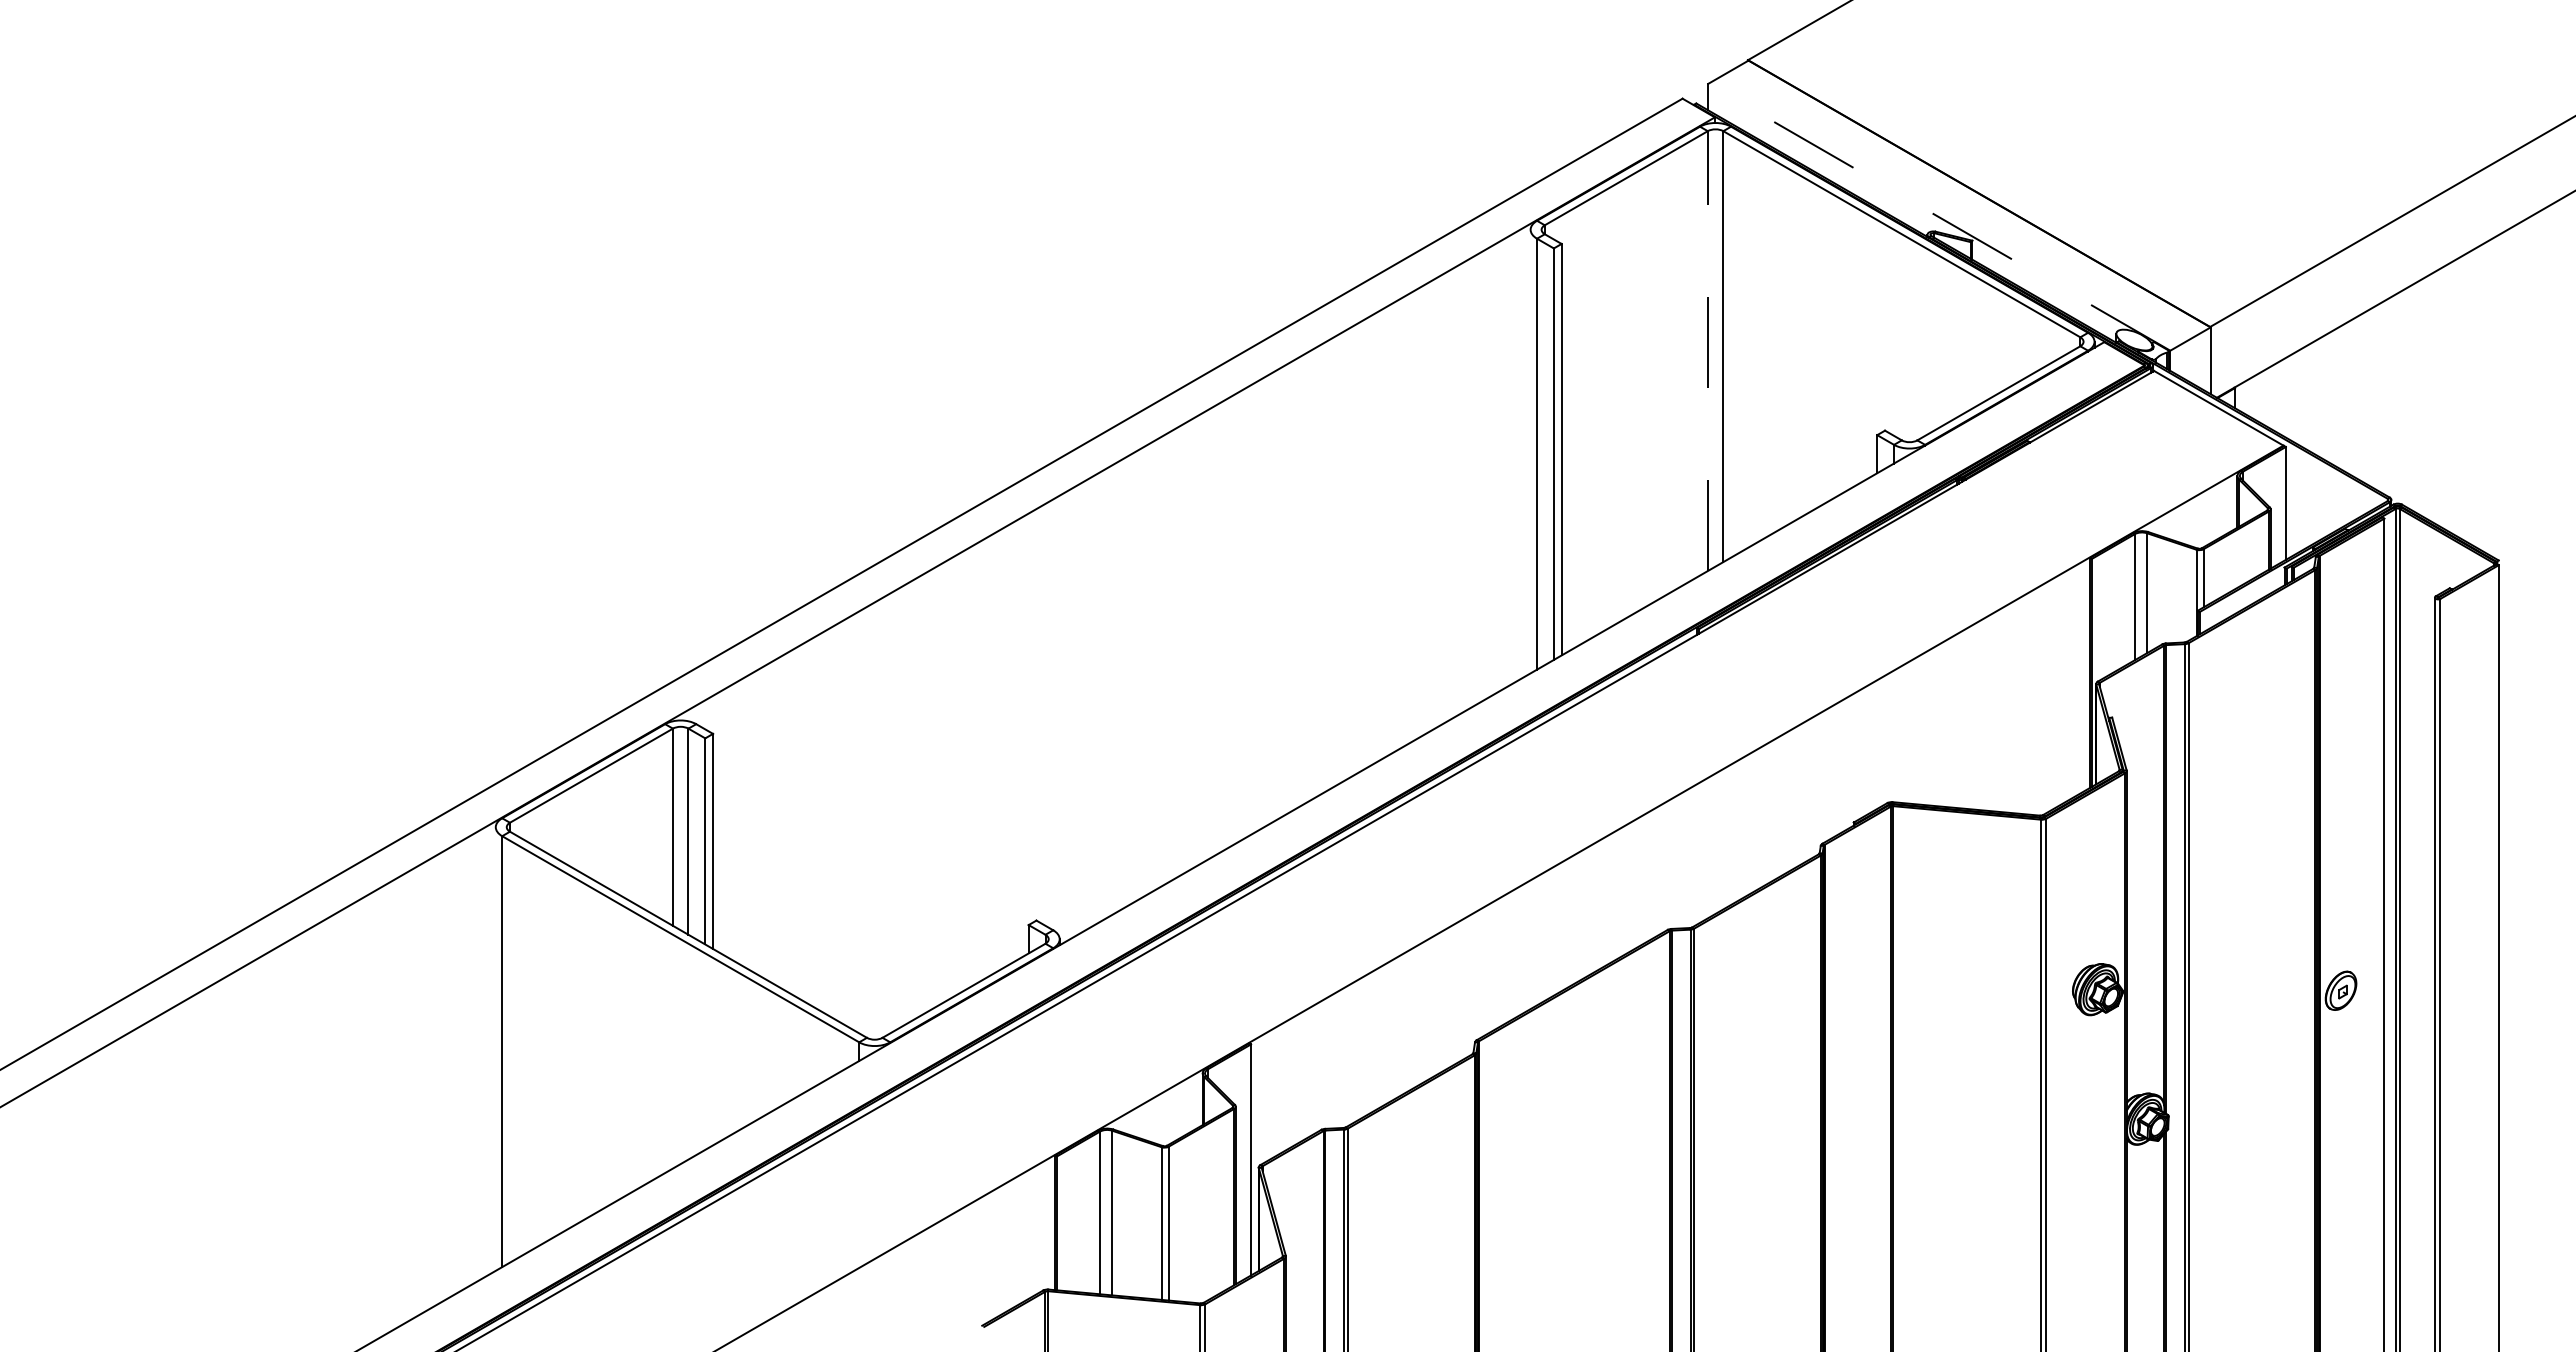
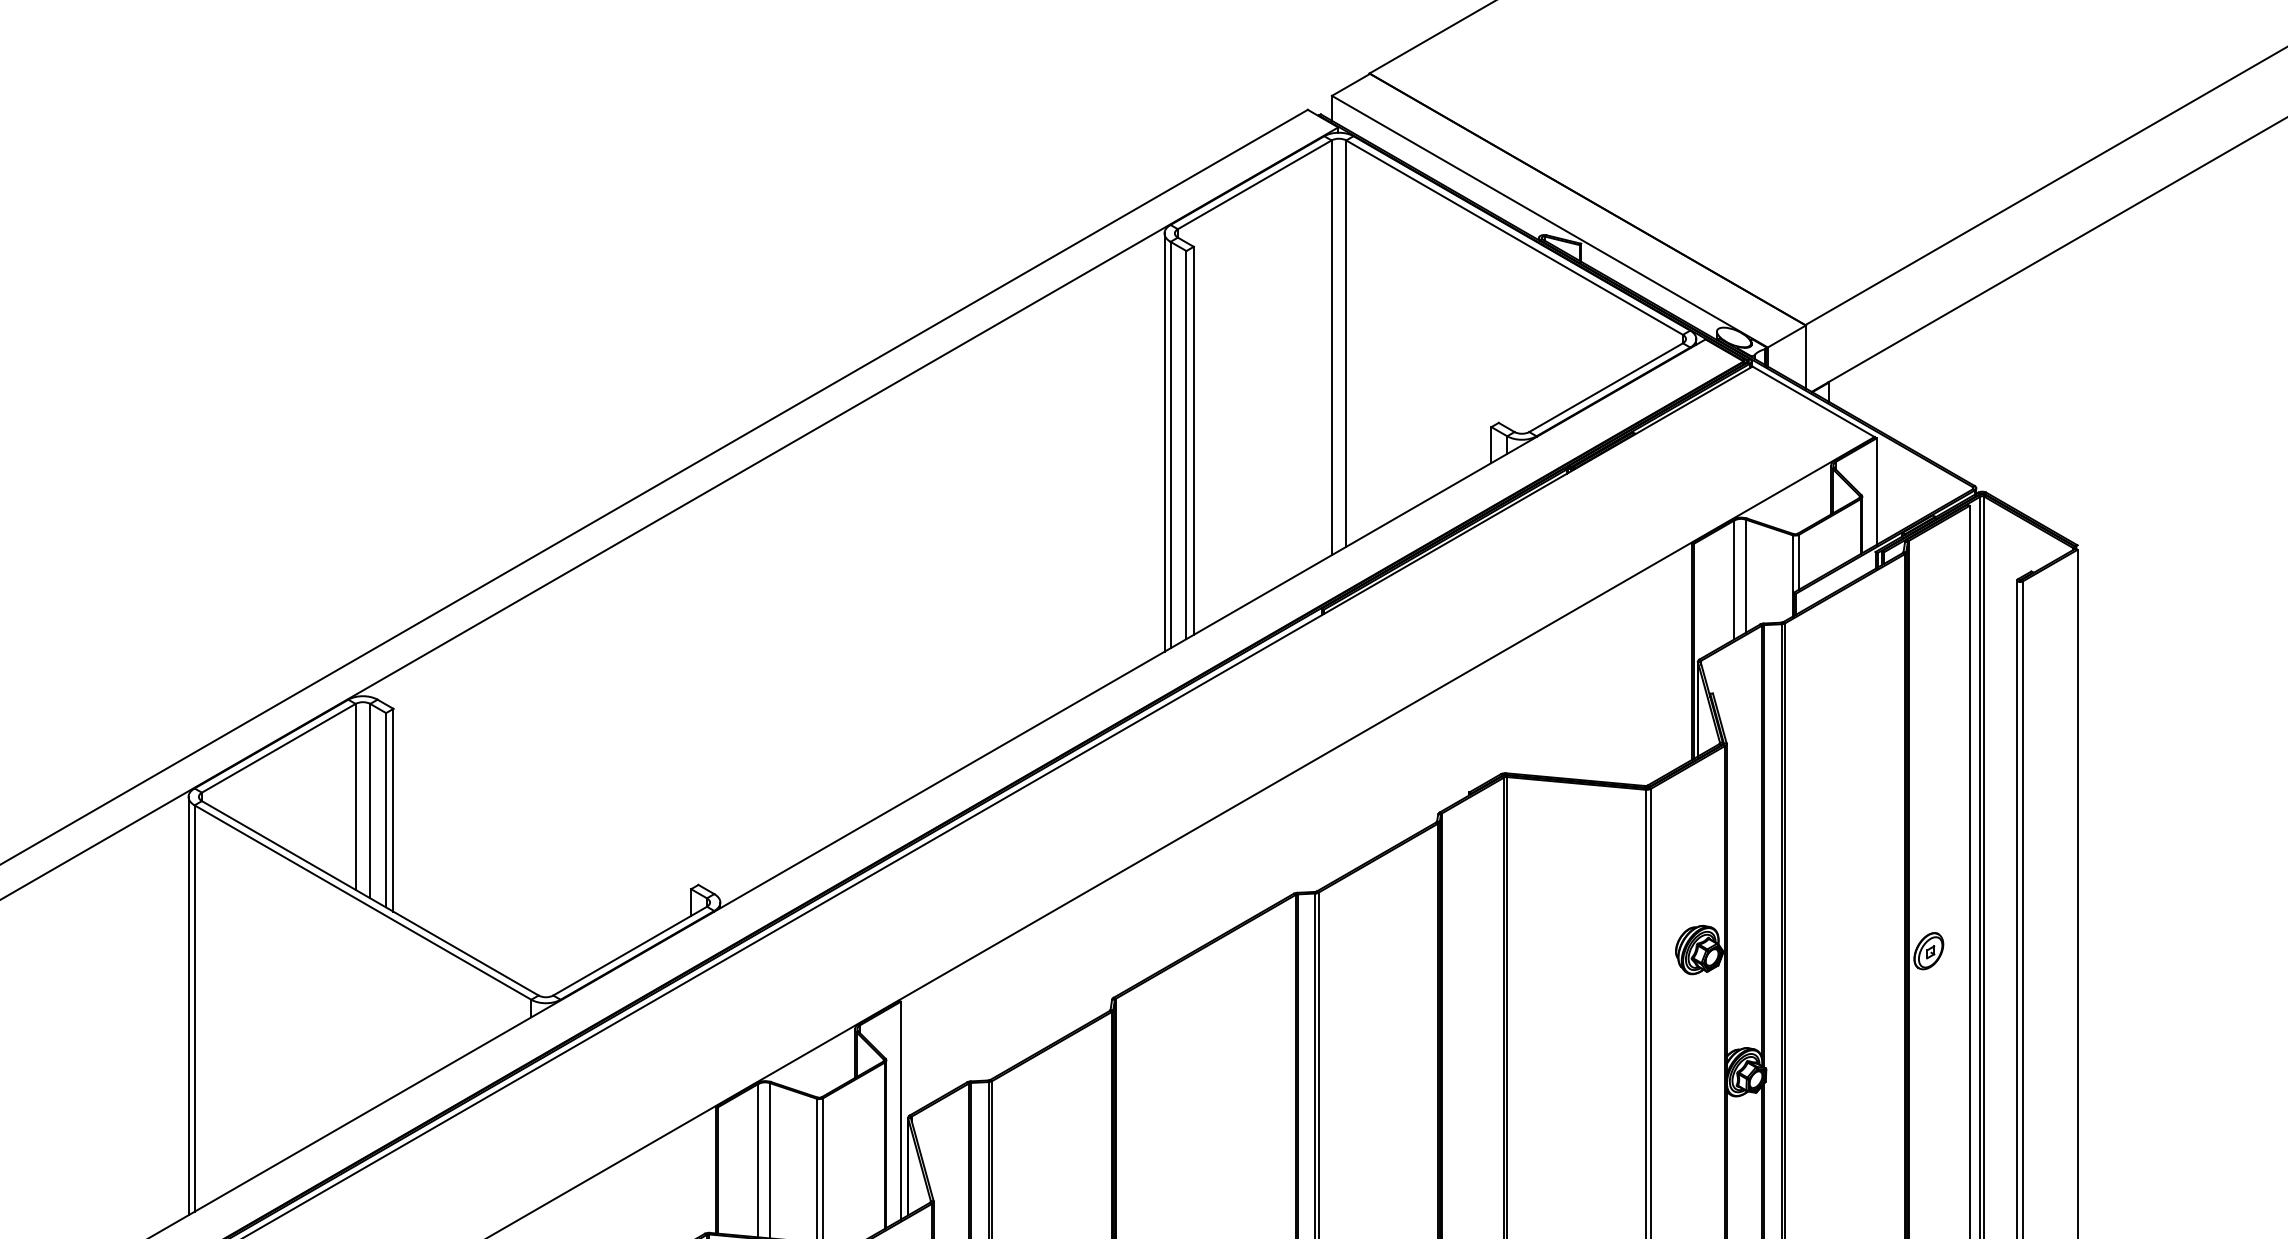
line: (1939, 217) -> (1550, 221), dashed -> solid
line: (1707, 351) -> (1331, 348), dashed -> solid
line: (1530, 451) -> (1164, 442), added
line: (495, 1048) -> (188, 1005), added

